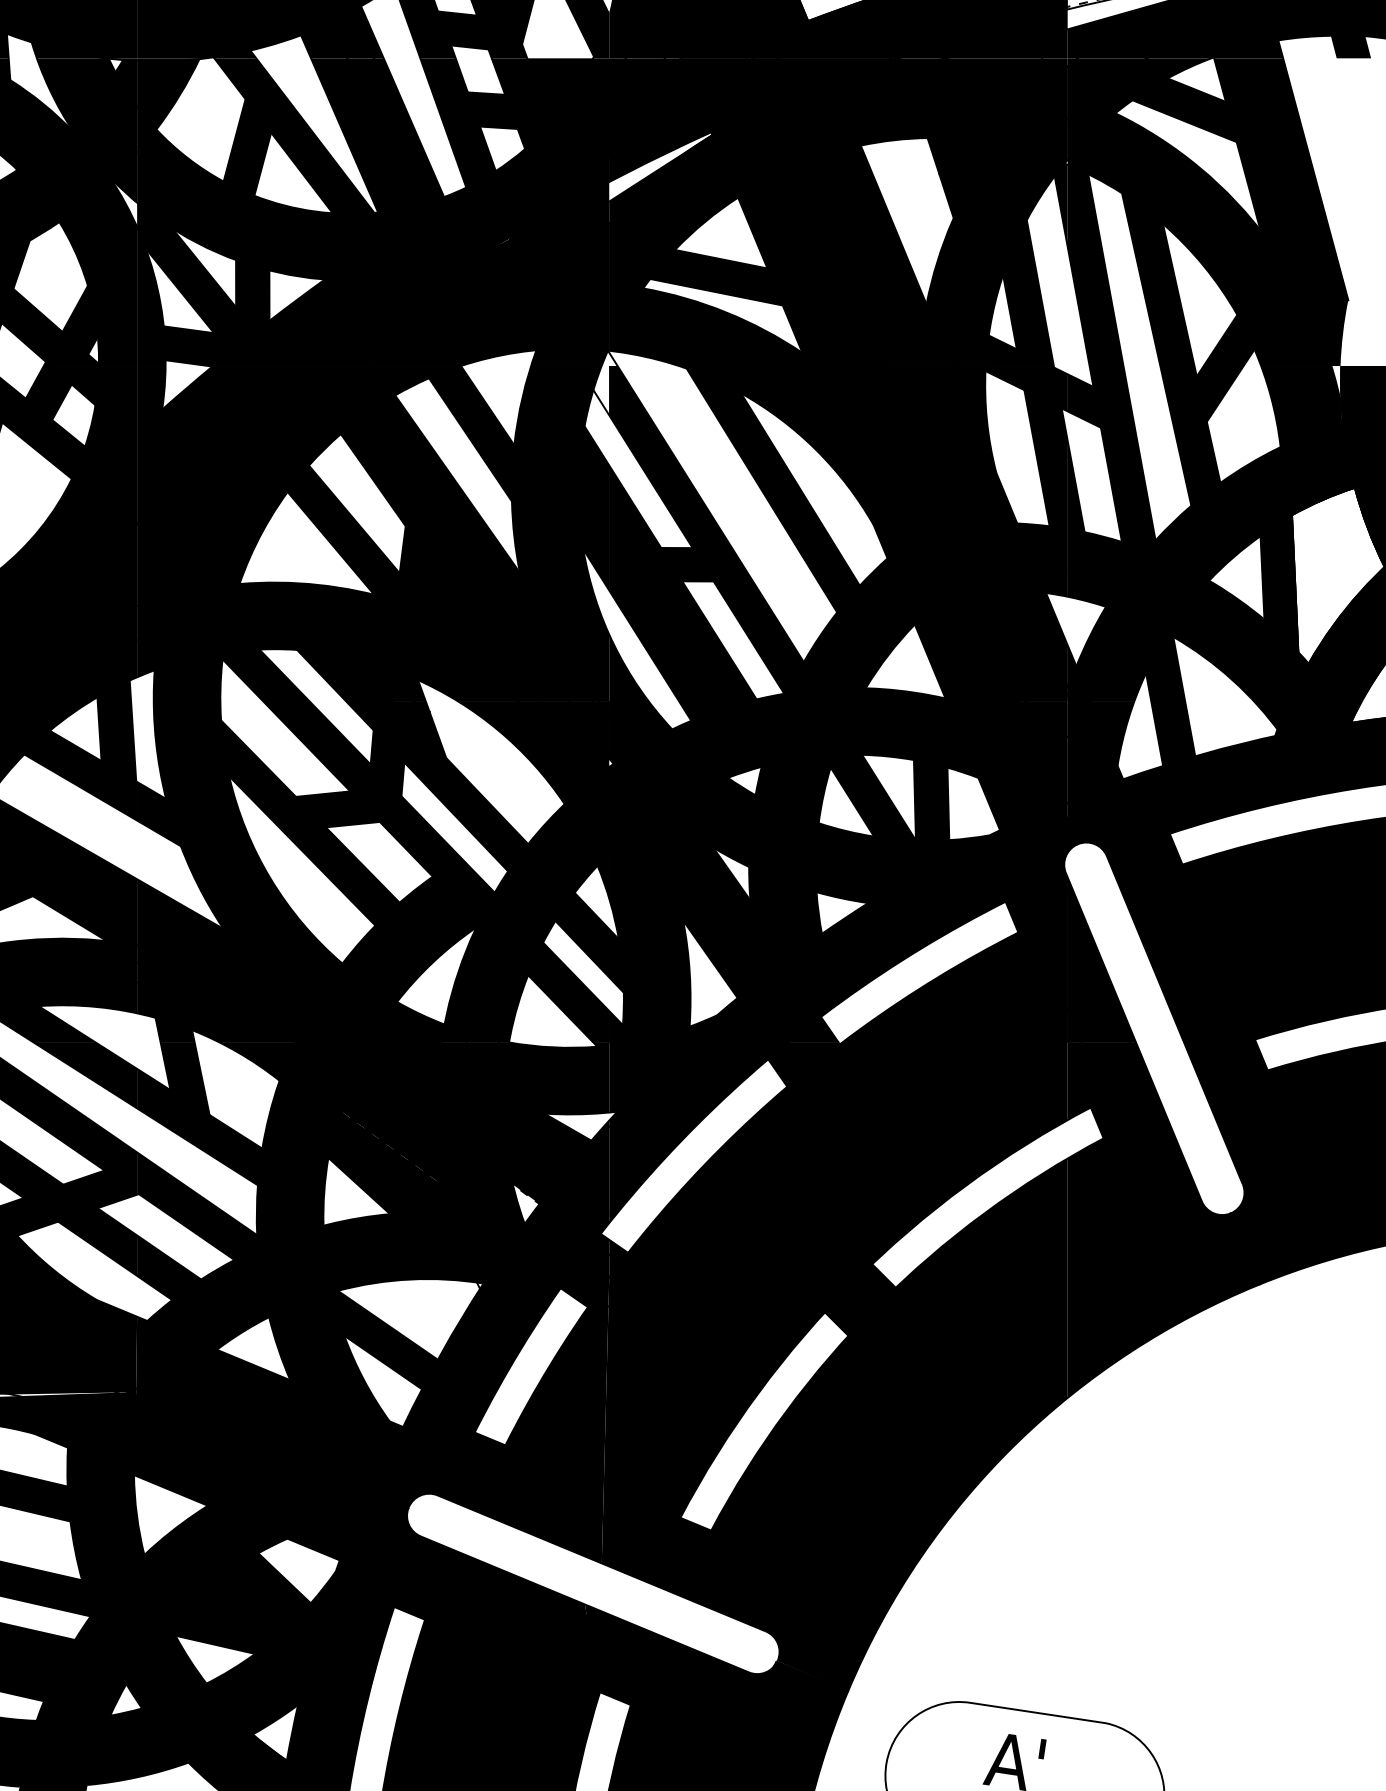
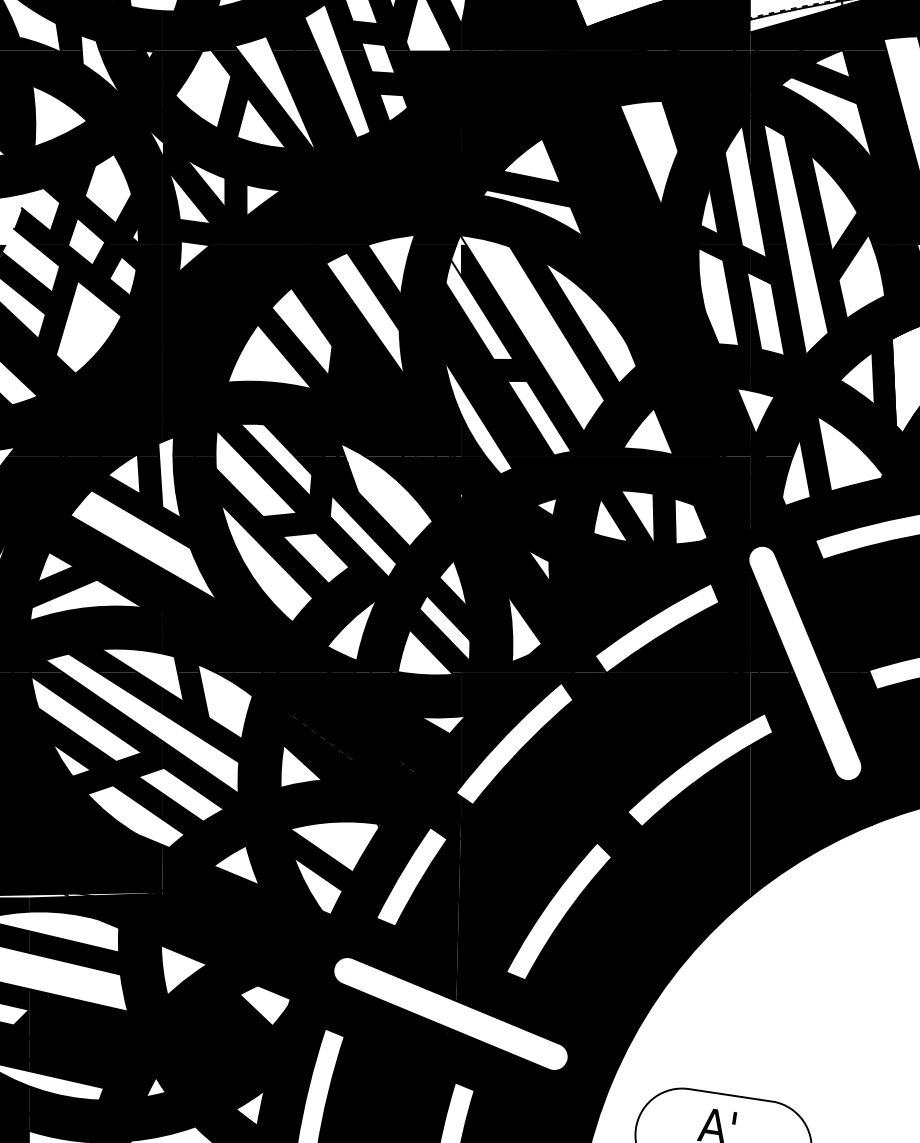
fill: (660, 167) -> (493, 119), added
fill: (526, 1203) -> (408, 773), added

